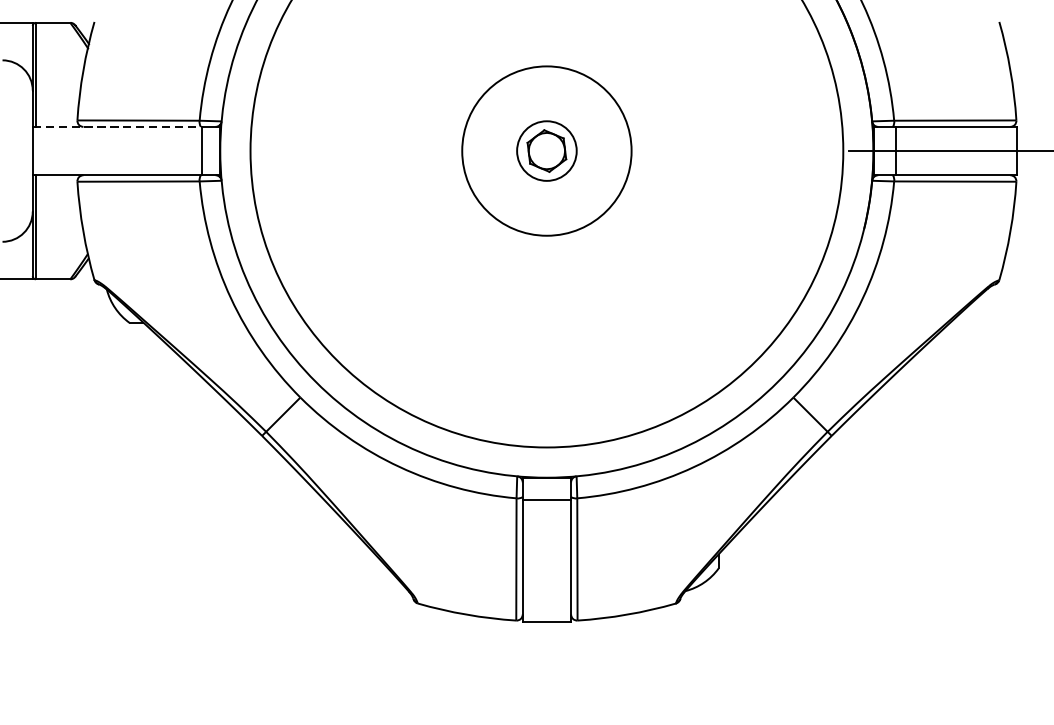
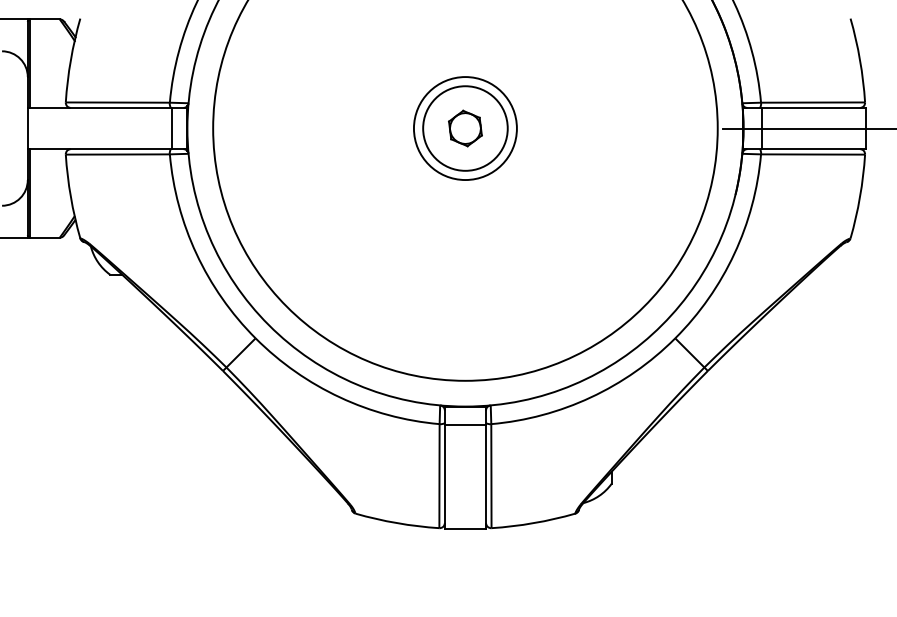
line: (118, 126) -> (100, 107), dashed -> solid
circle: (545, 151) -> (464, 128), size x0.71
circle: (546, 151) -> (465, 128), size x1.67

